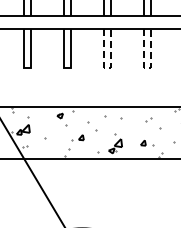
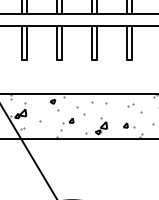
line: (108, 68) -> (95, 60), dashed -> solid
line: (148, 68) -> (130, 60), dashed -> solid

